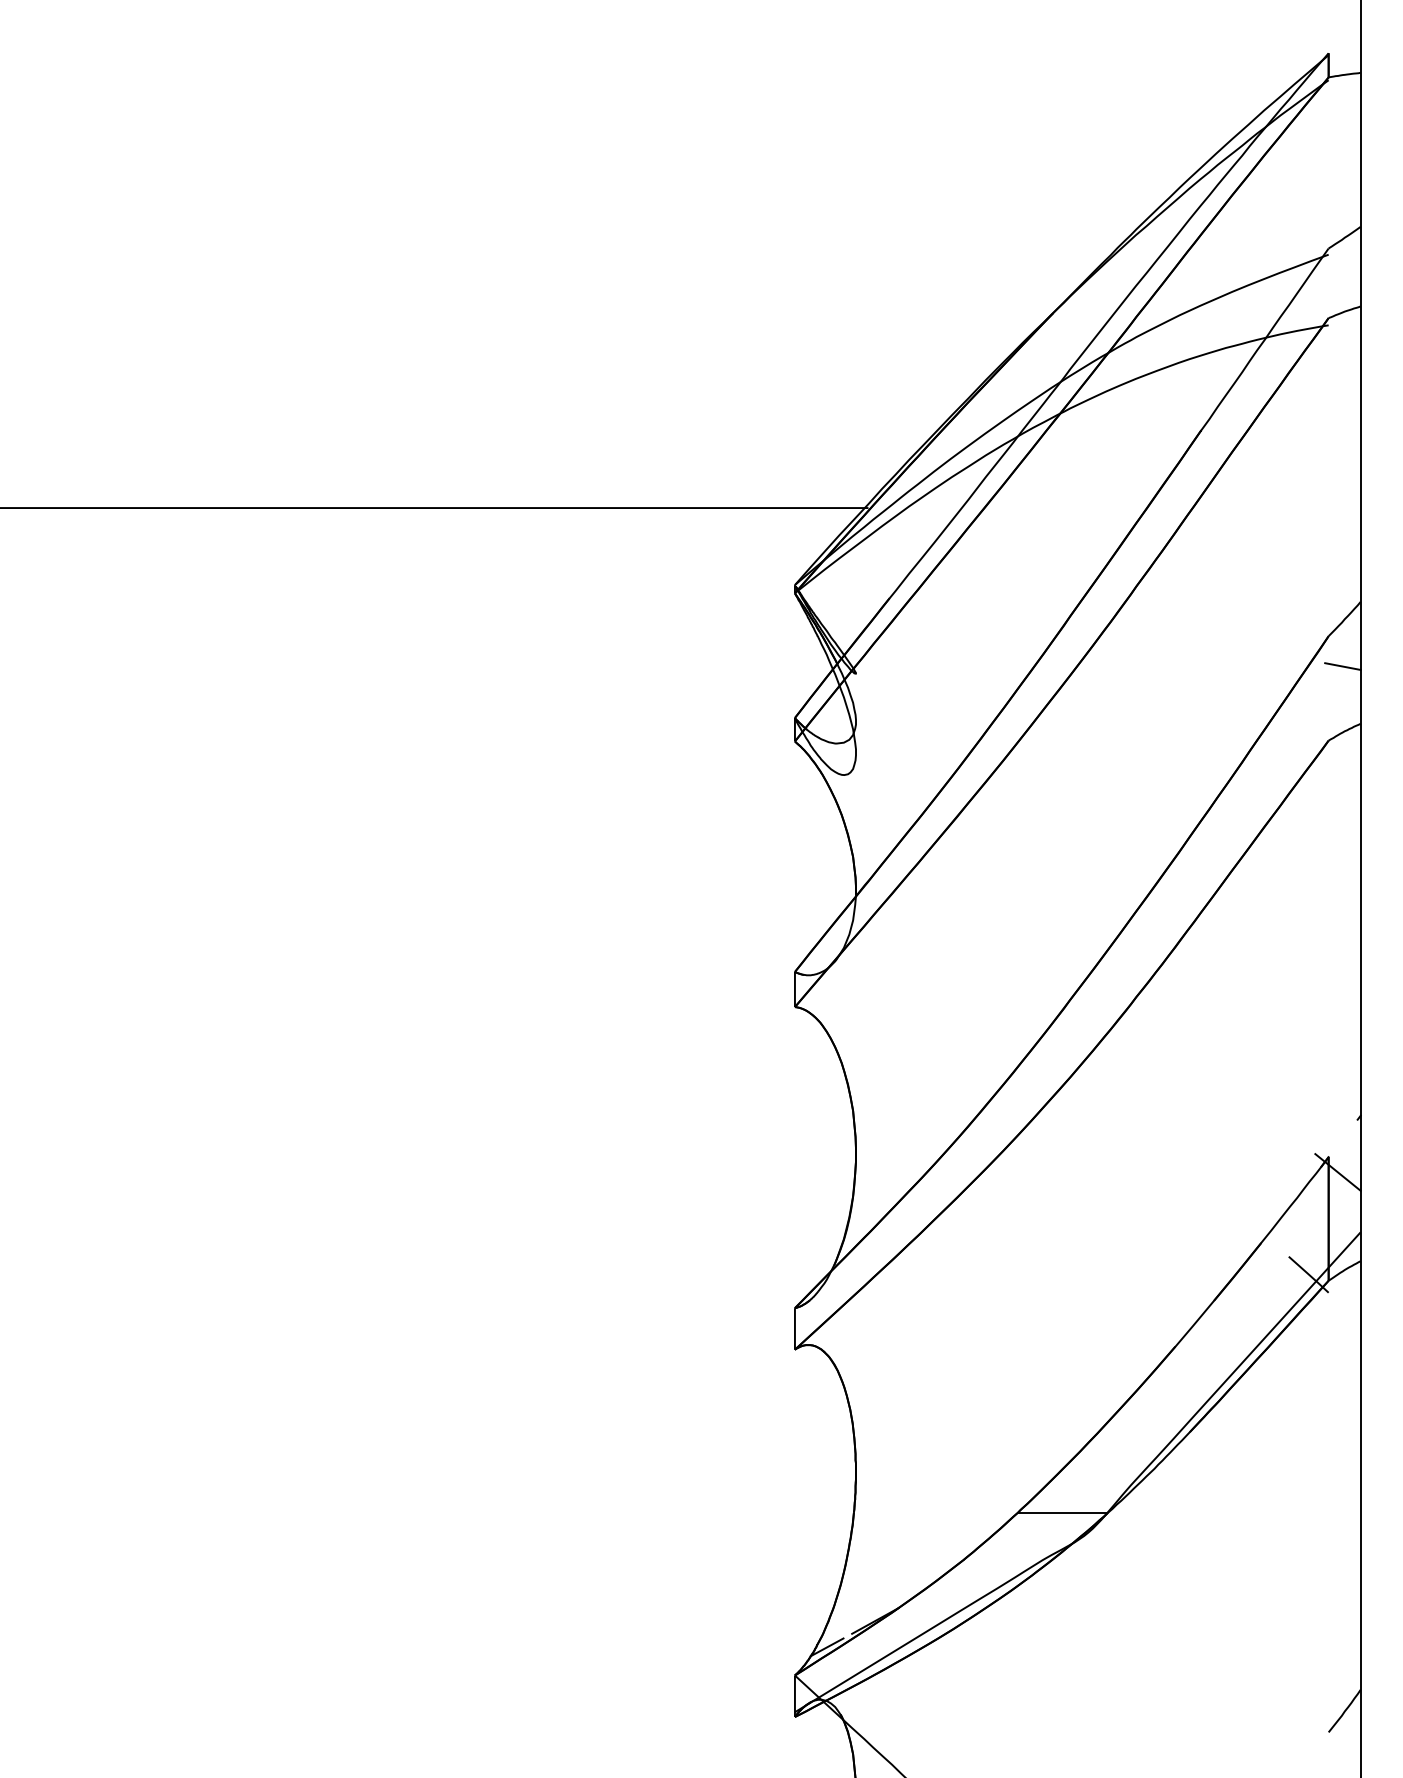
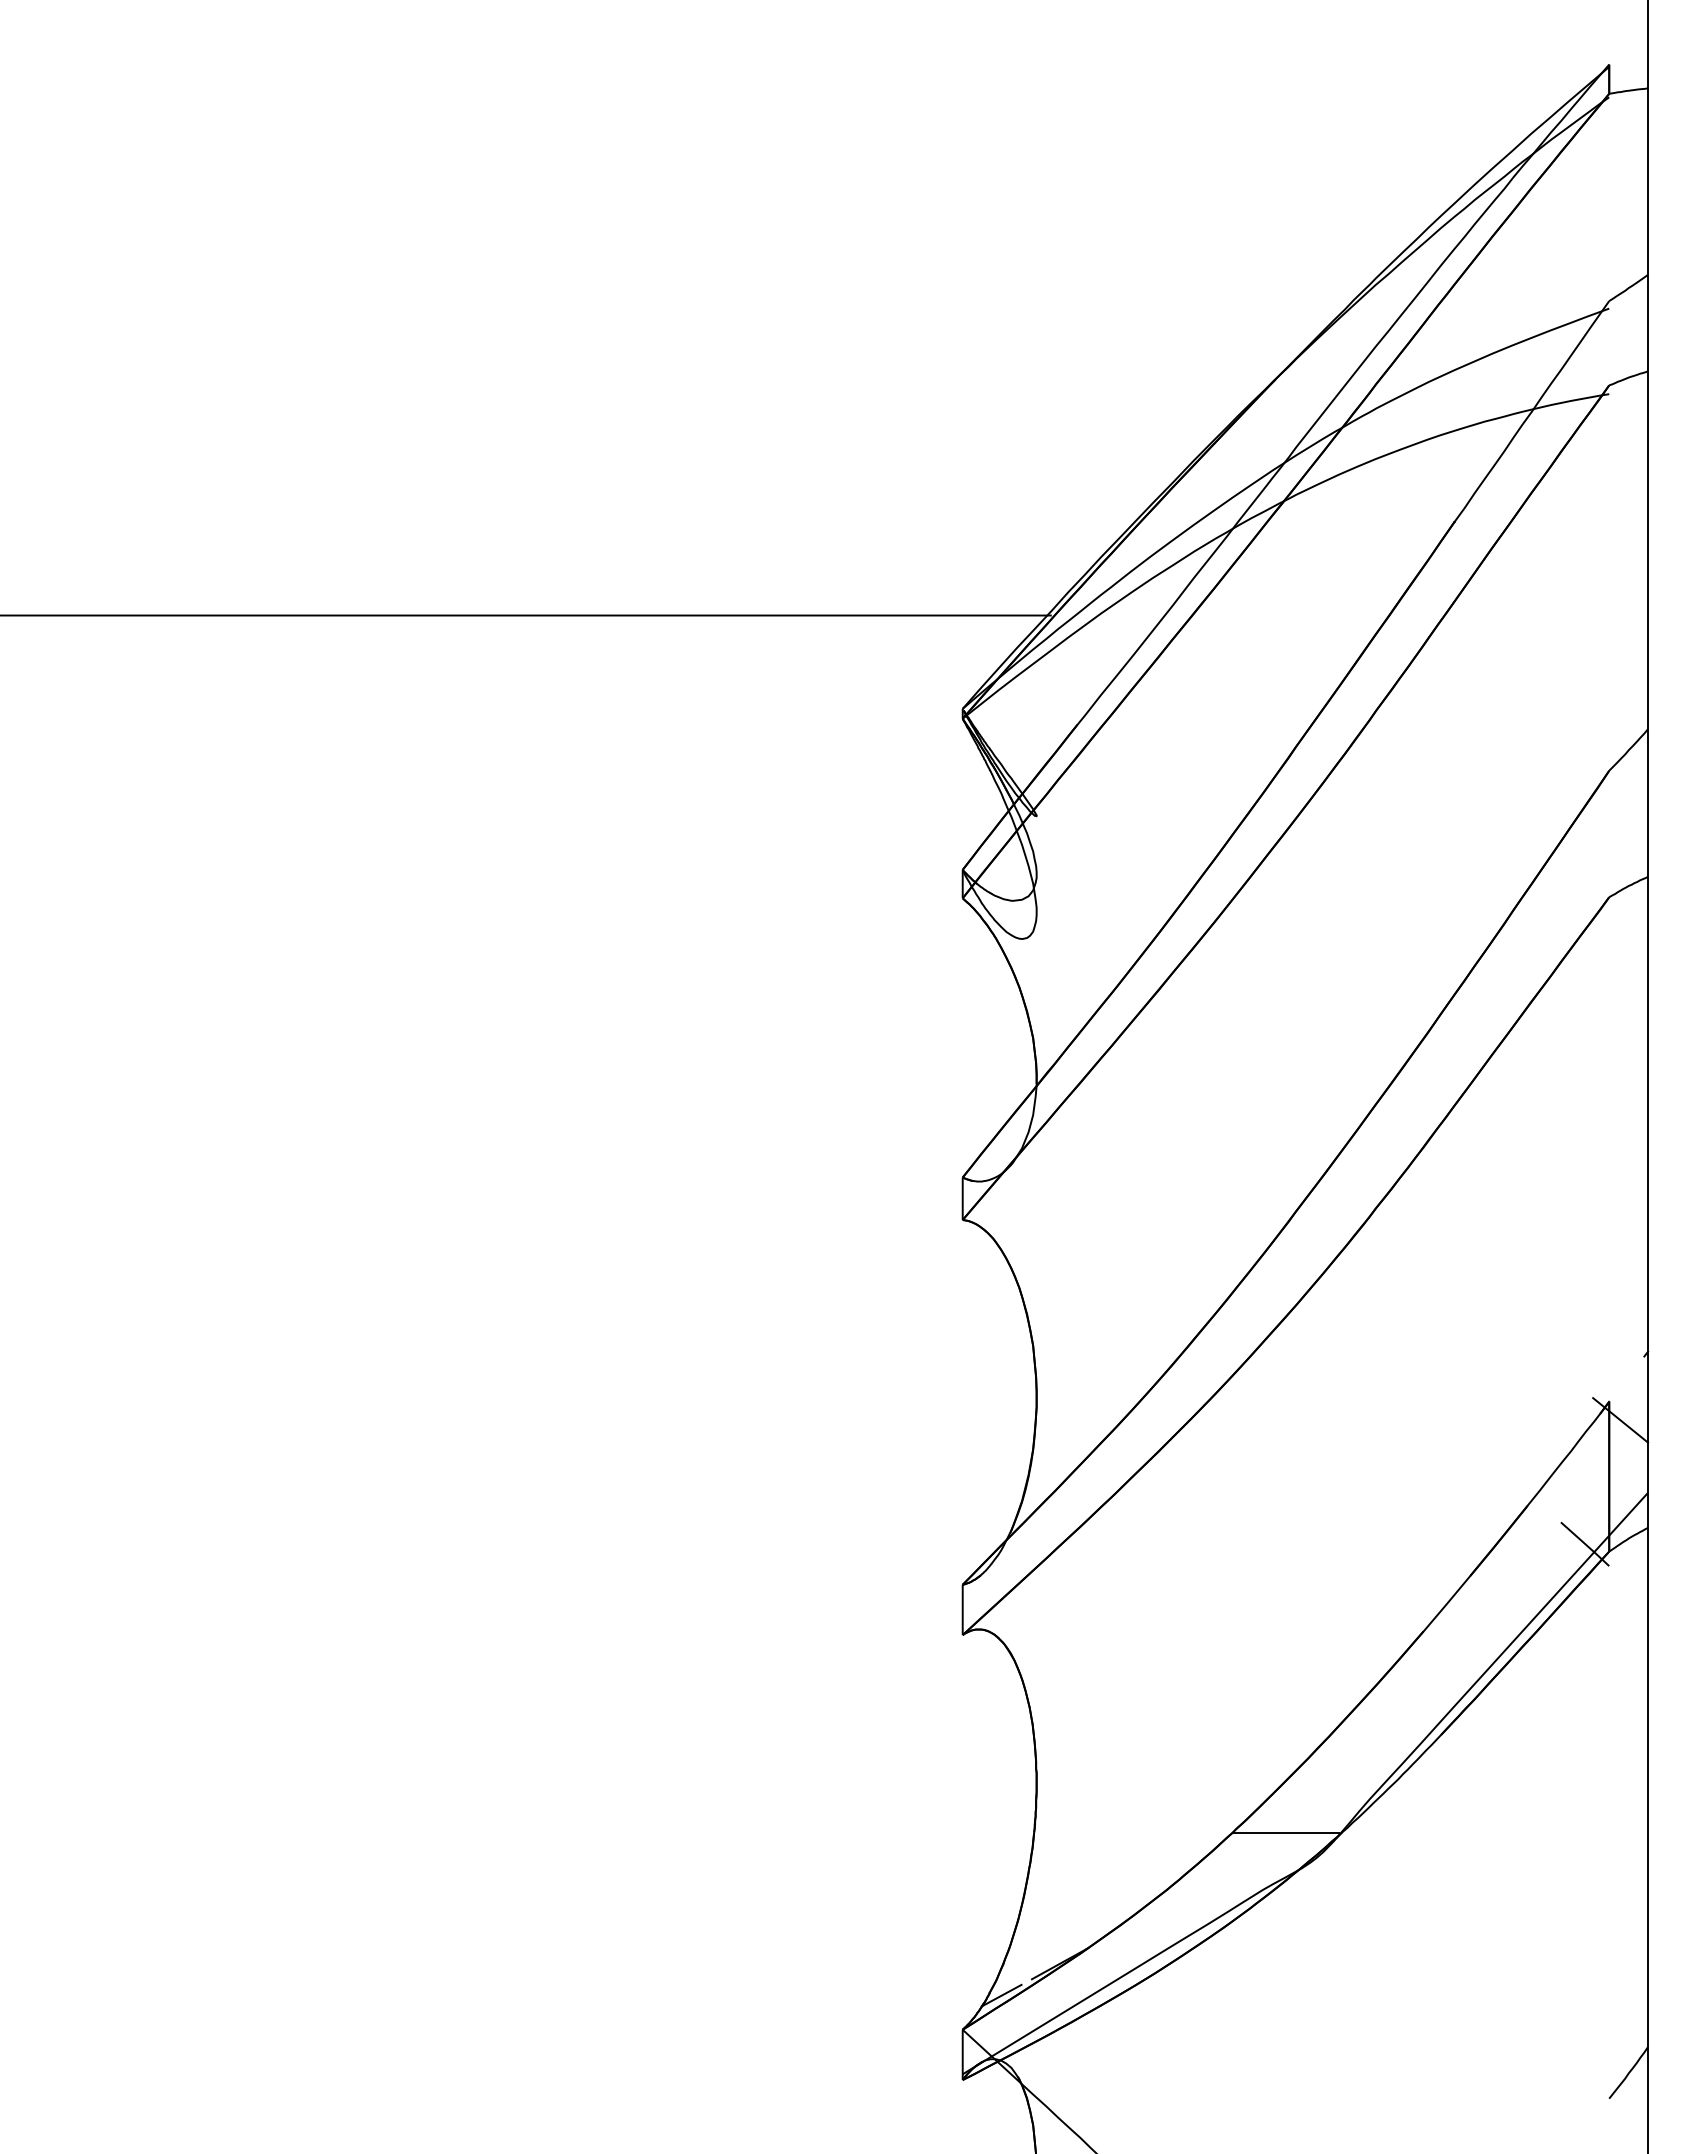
line: (1342, 666) -> (1626, 807), removed

